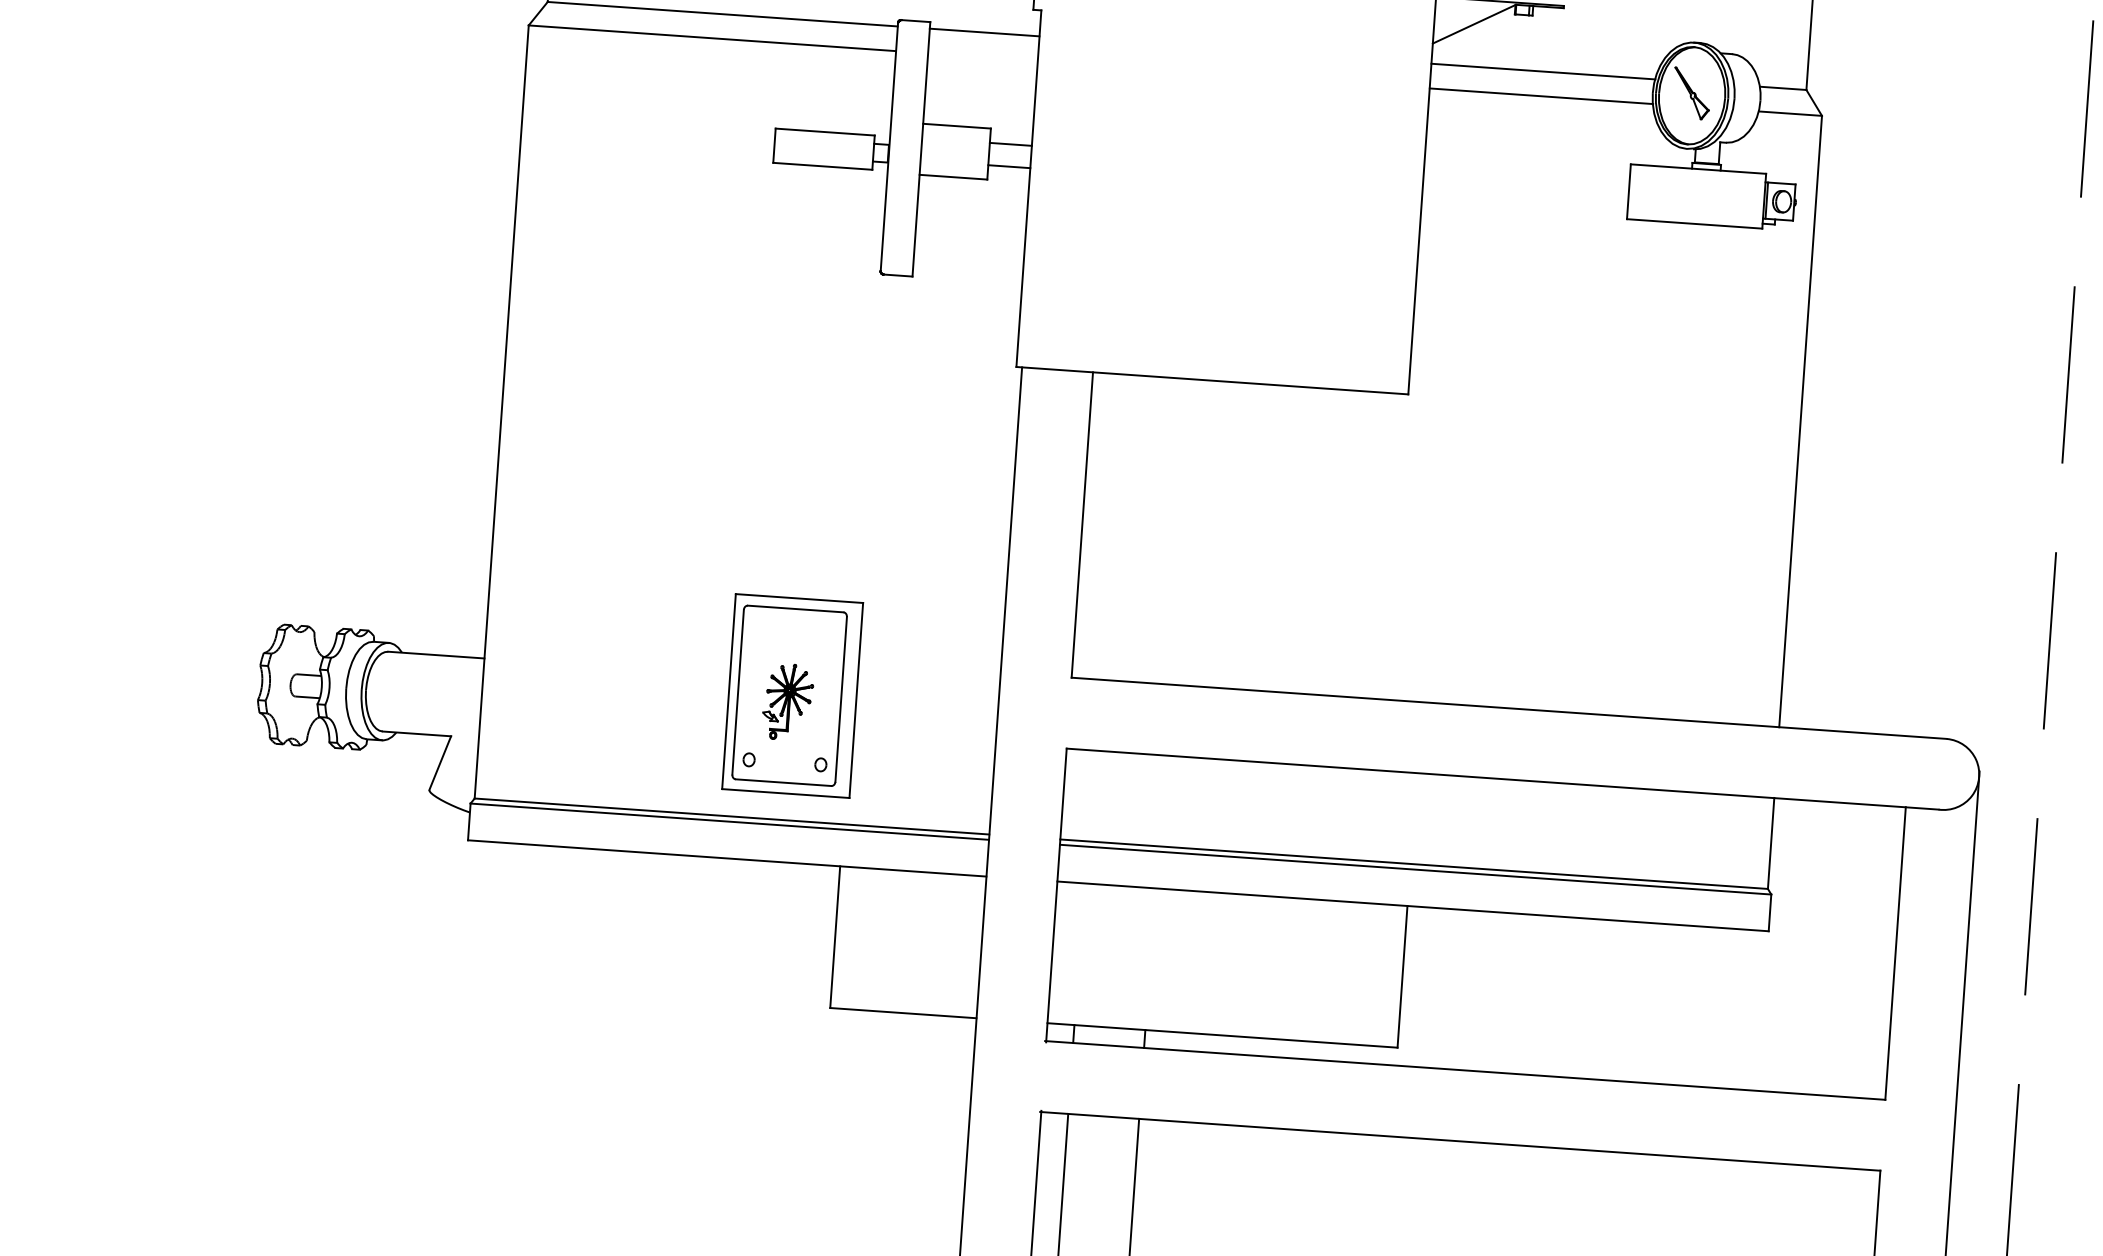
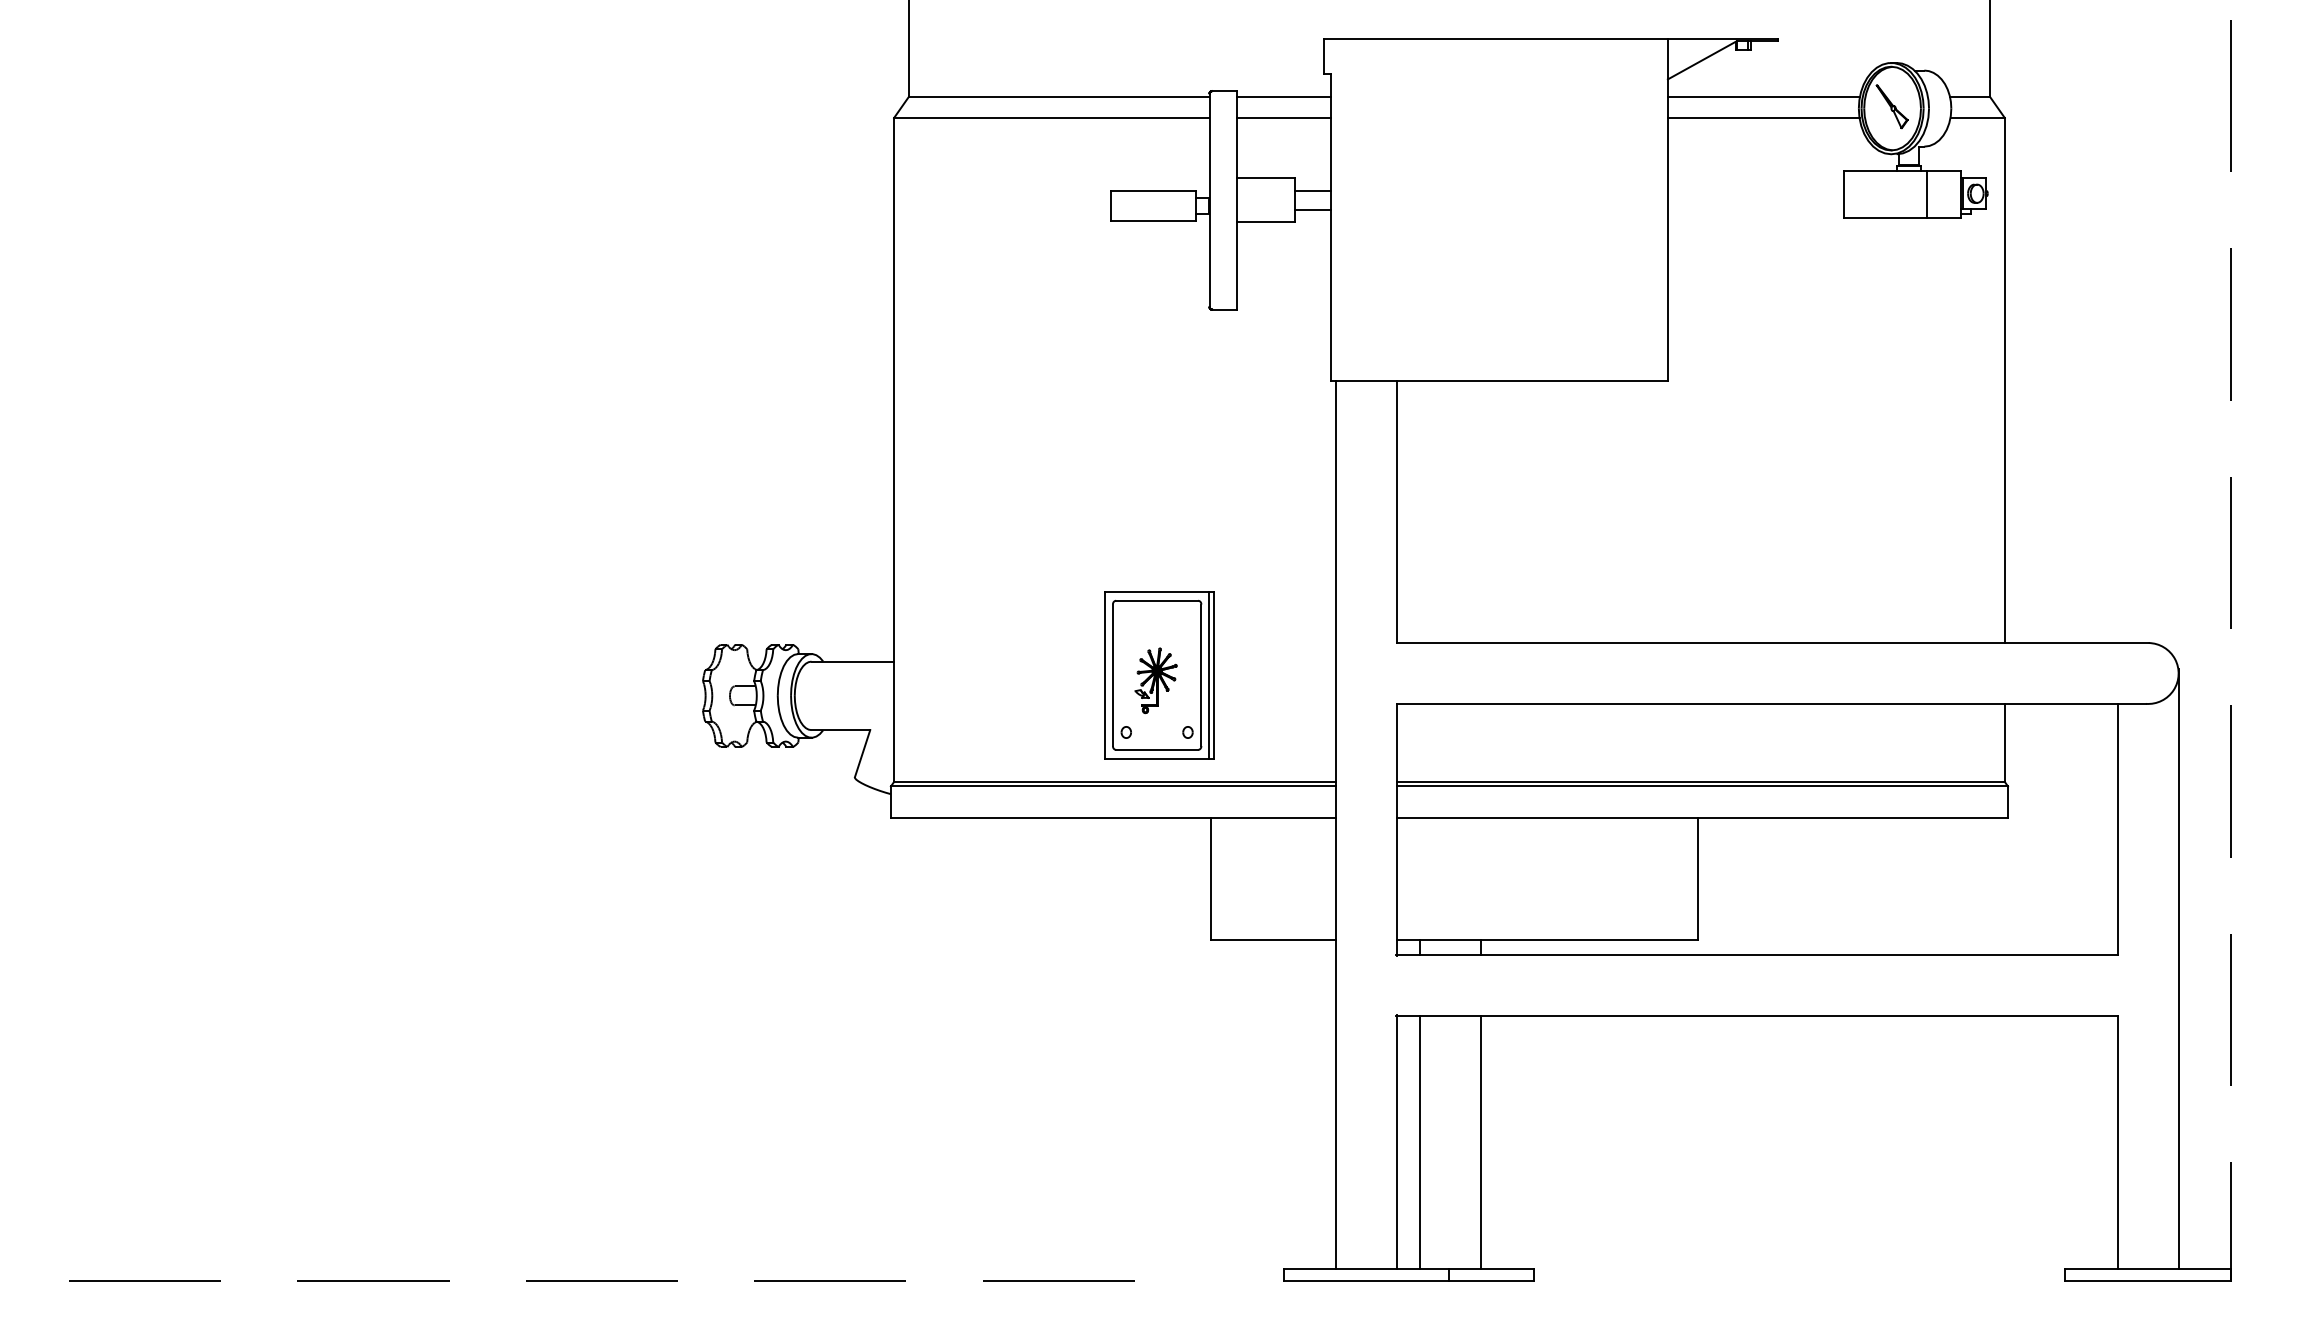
line: (982, 56) -> (1283, 117), added
line: (1724, 197) -> (1926, 193), added
line: (850, 700) -> (1209, 675), added

